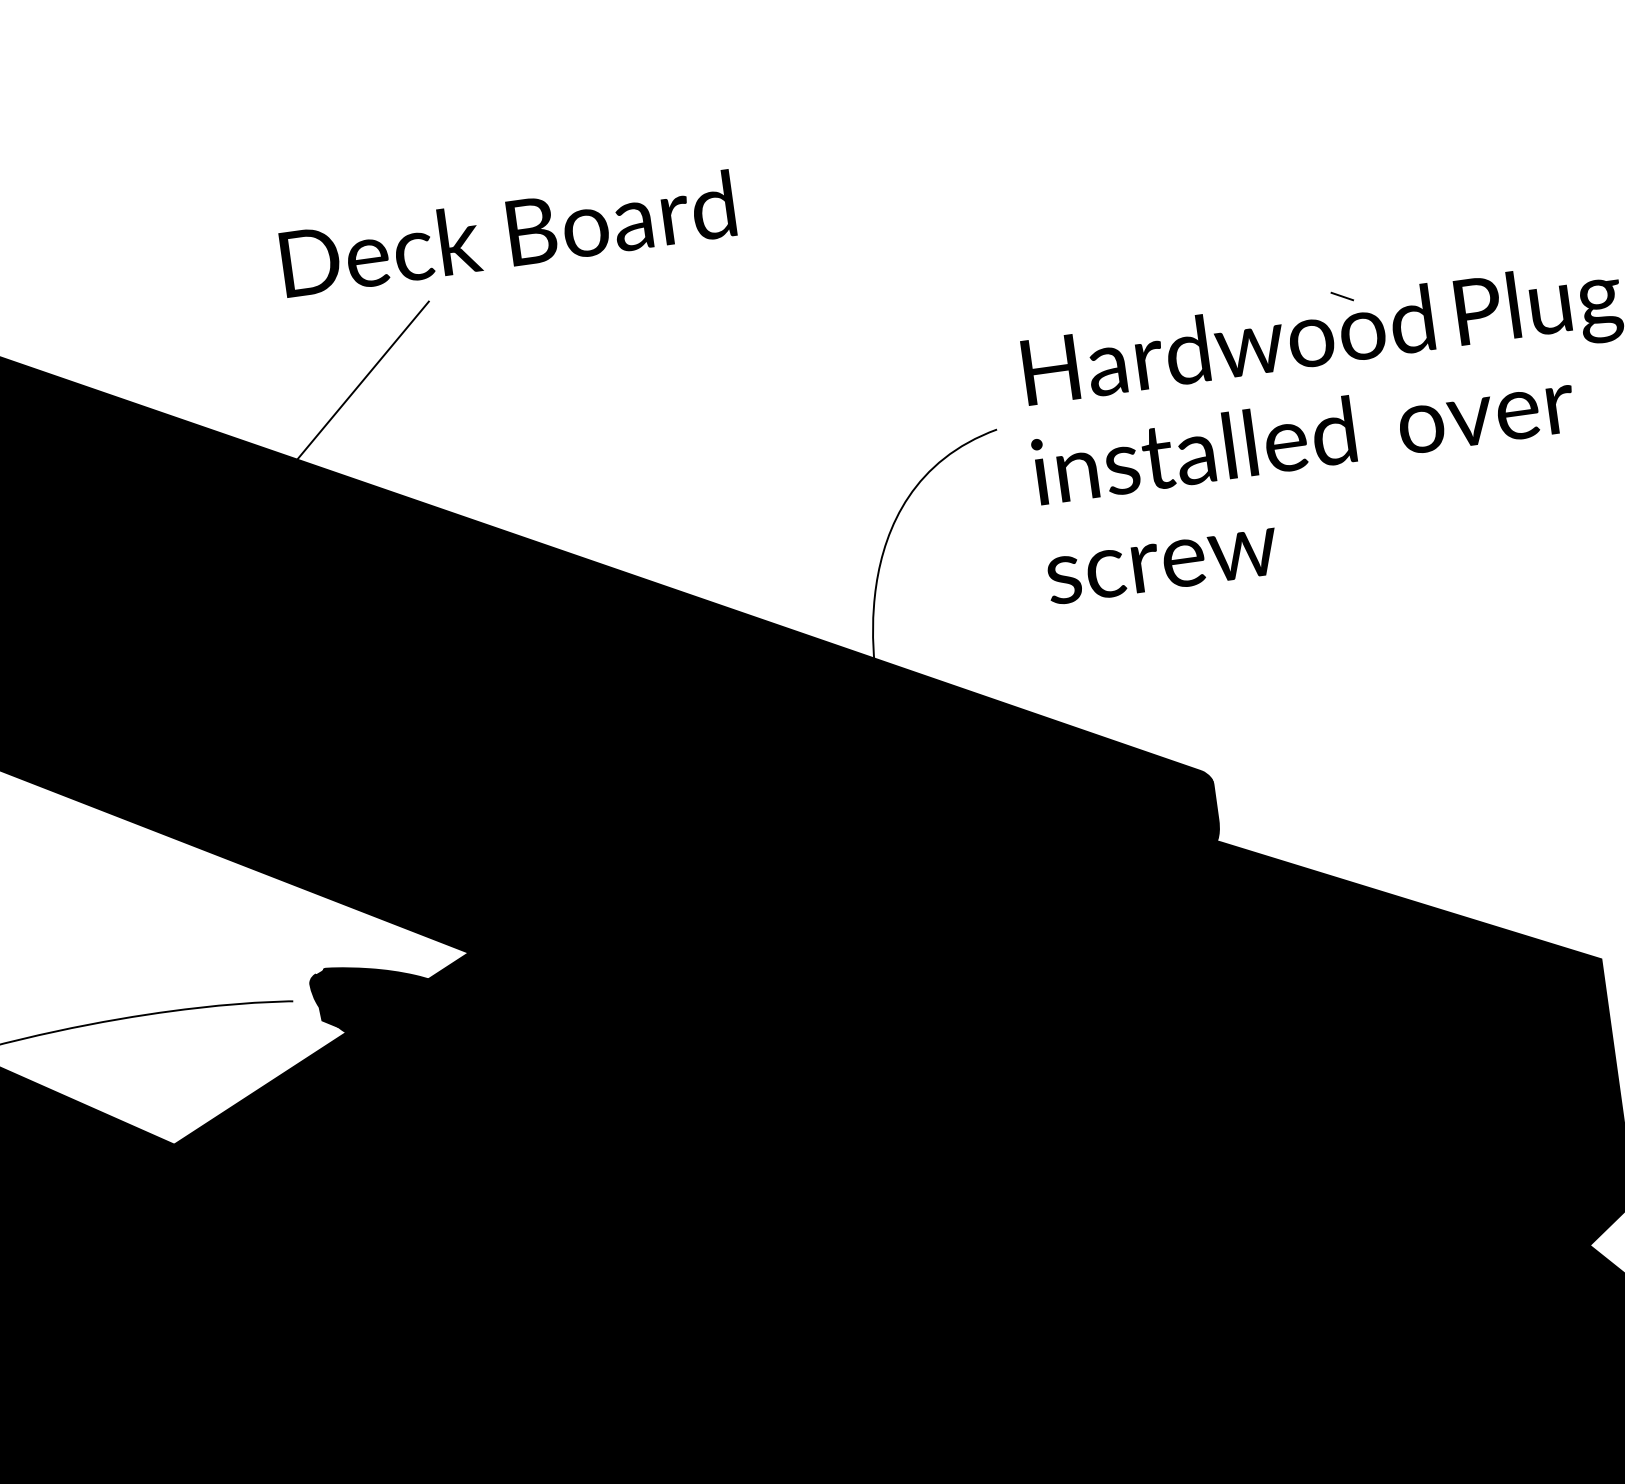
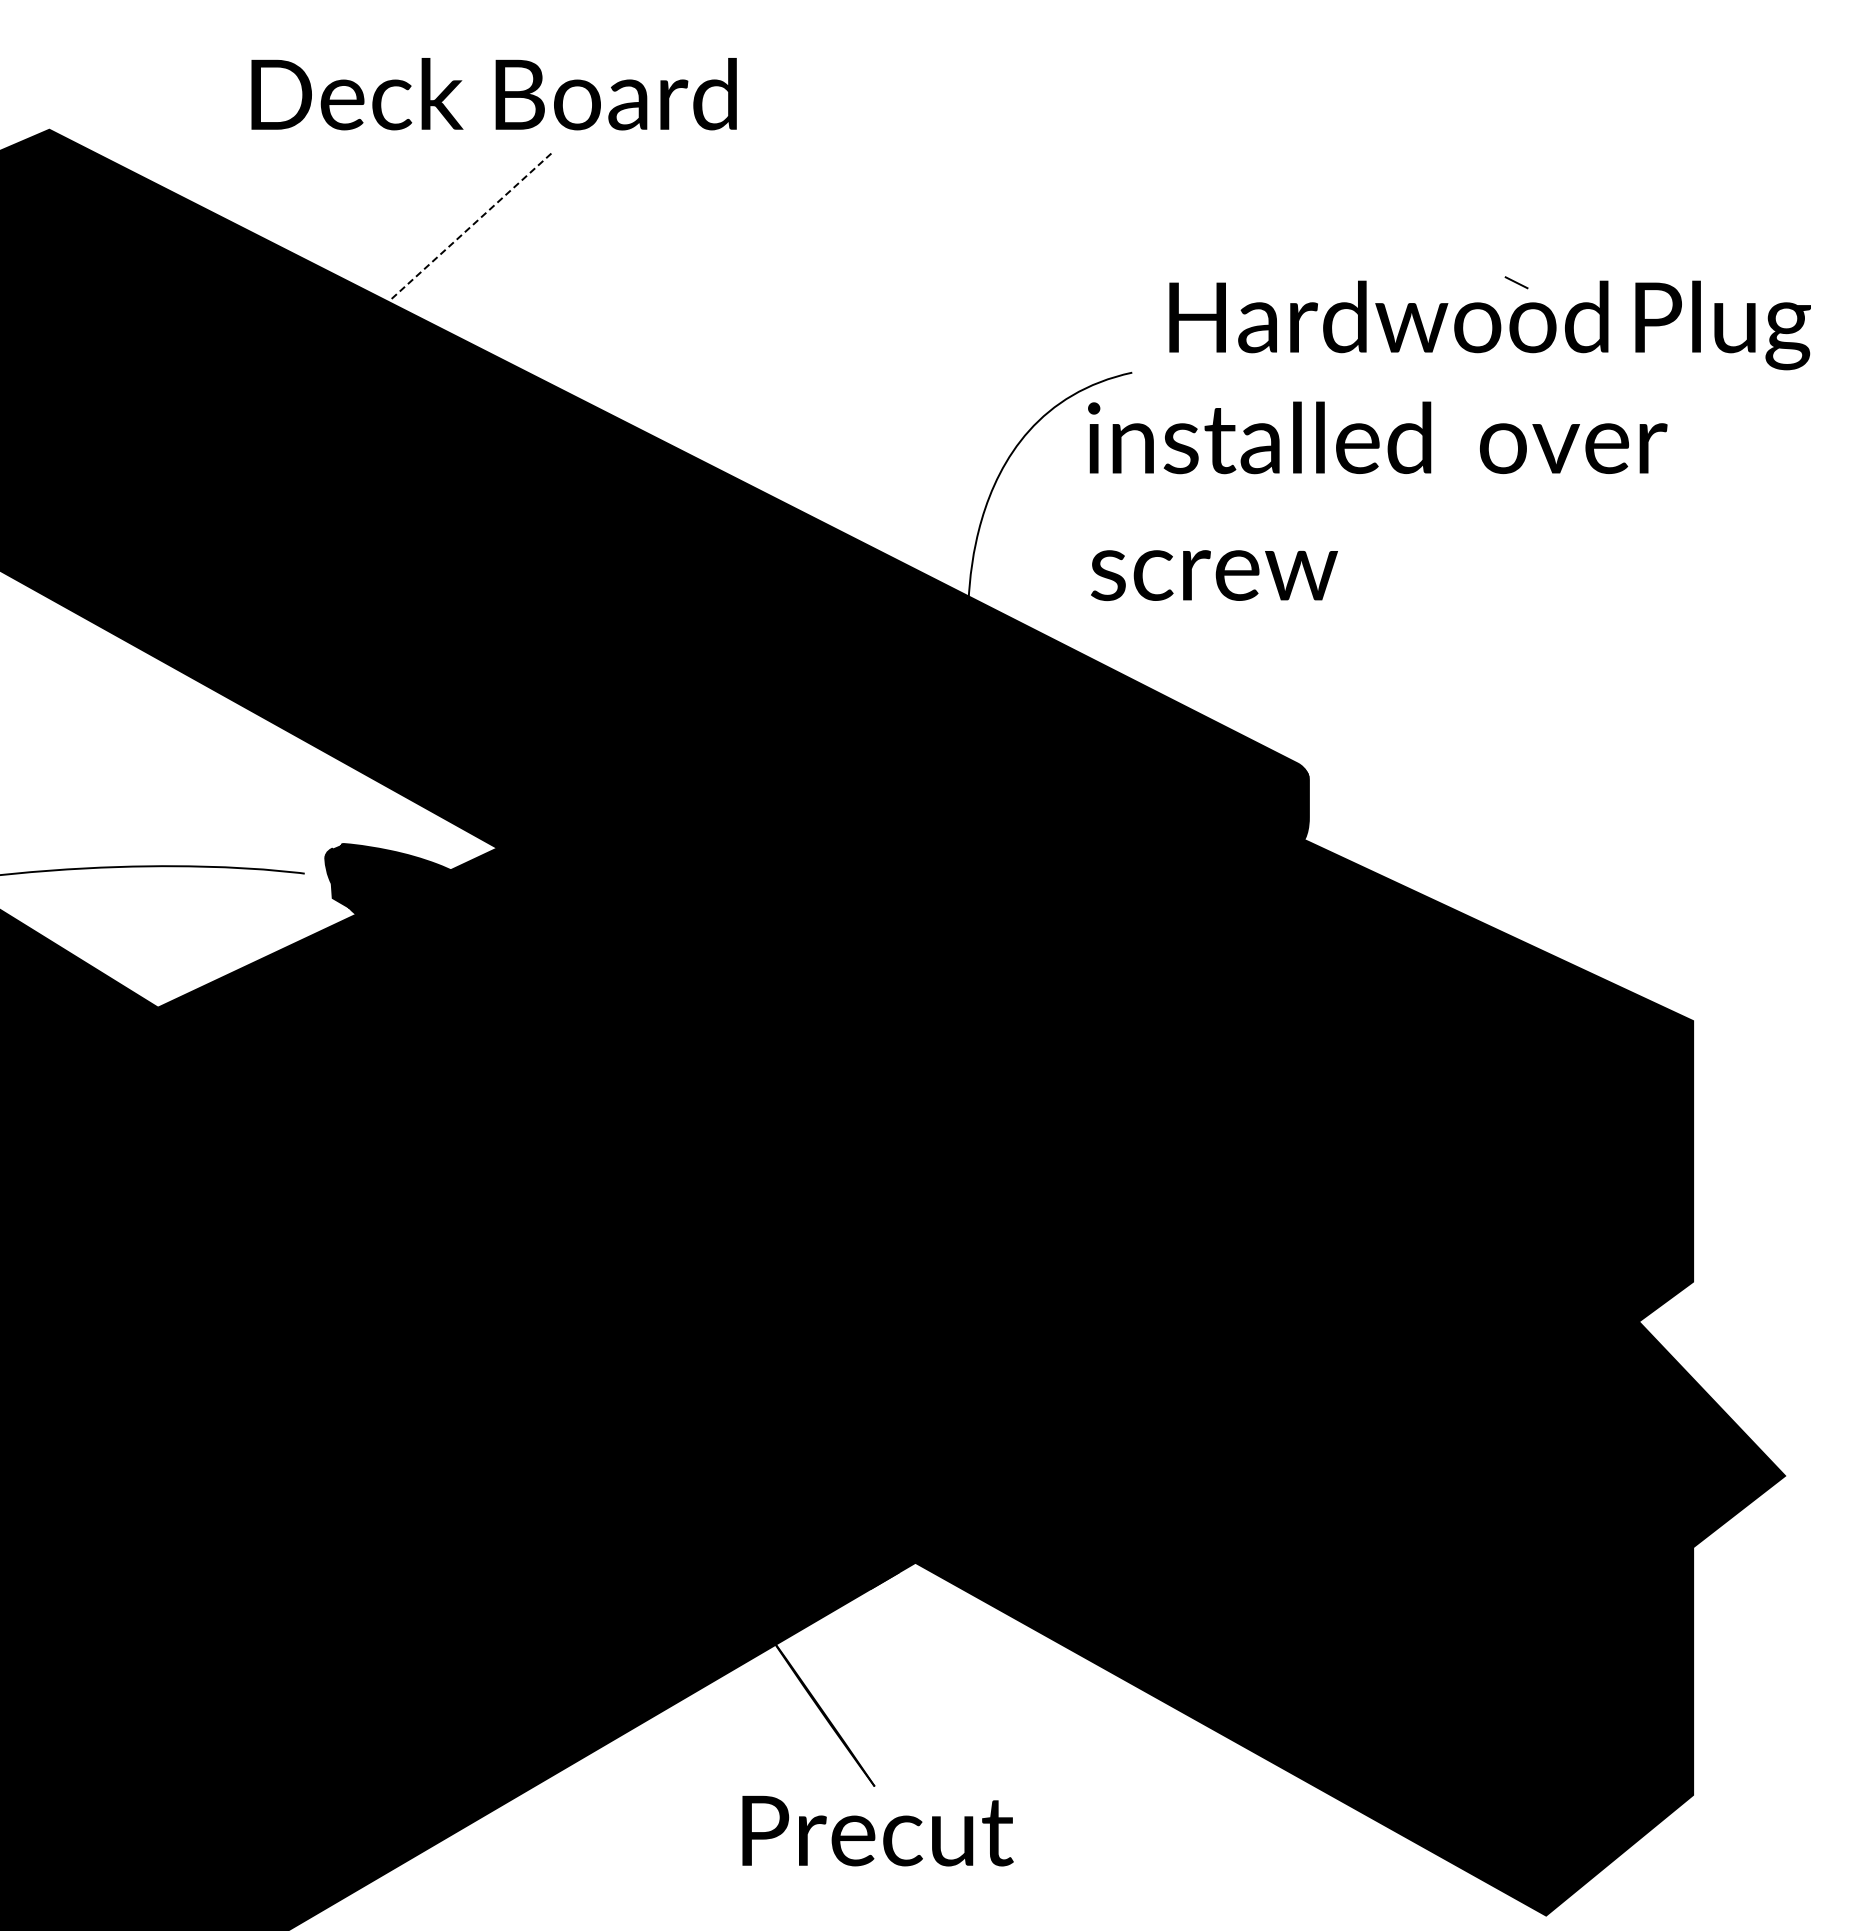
text: (507, 234) -> (493, 94), moved
line: (363, 381) -> (469, 228), solid -> dashed
text: (1303, 435) -> (1377, 437), moved
text: (1162, 566) -> (1214, 575), moved

